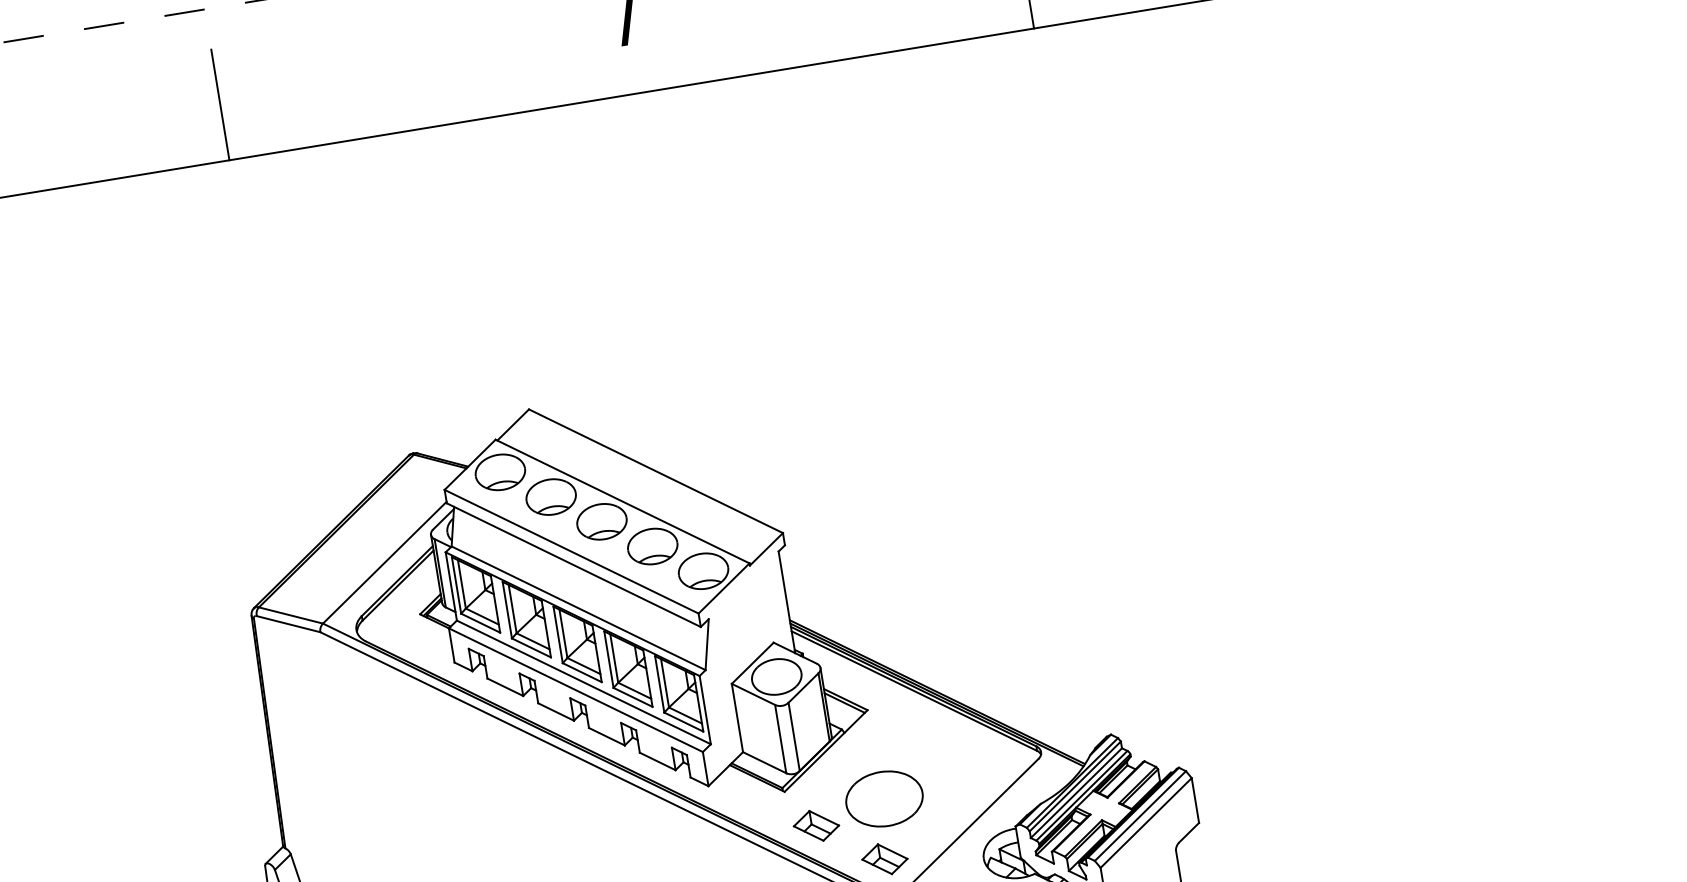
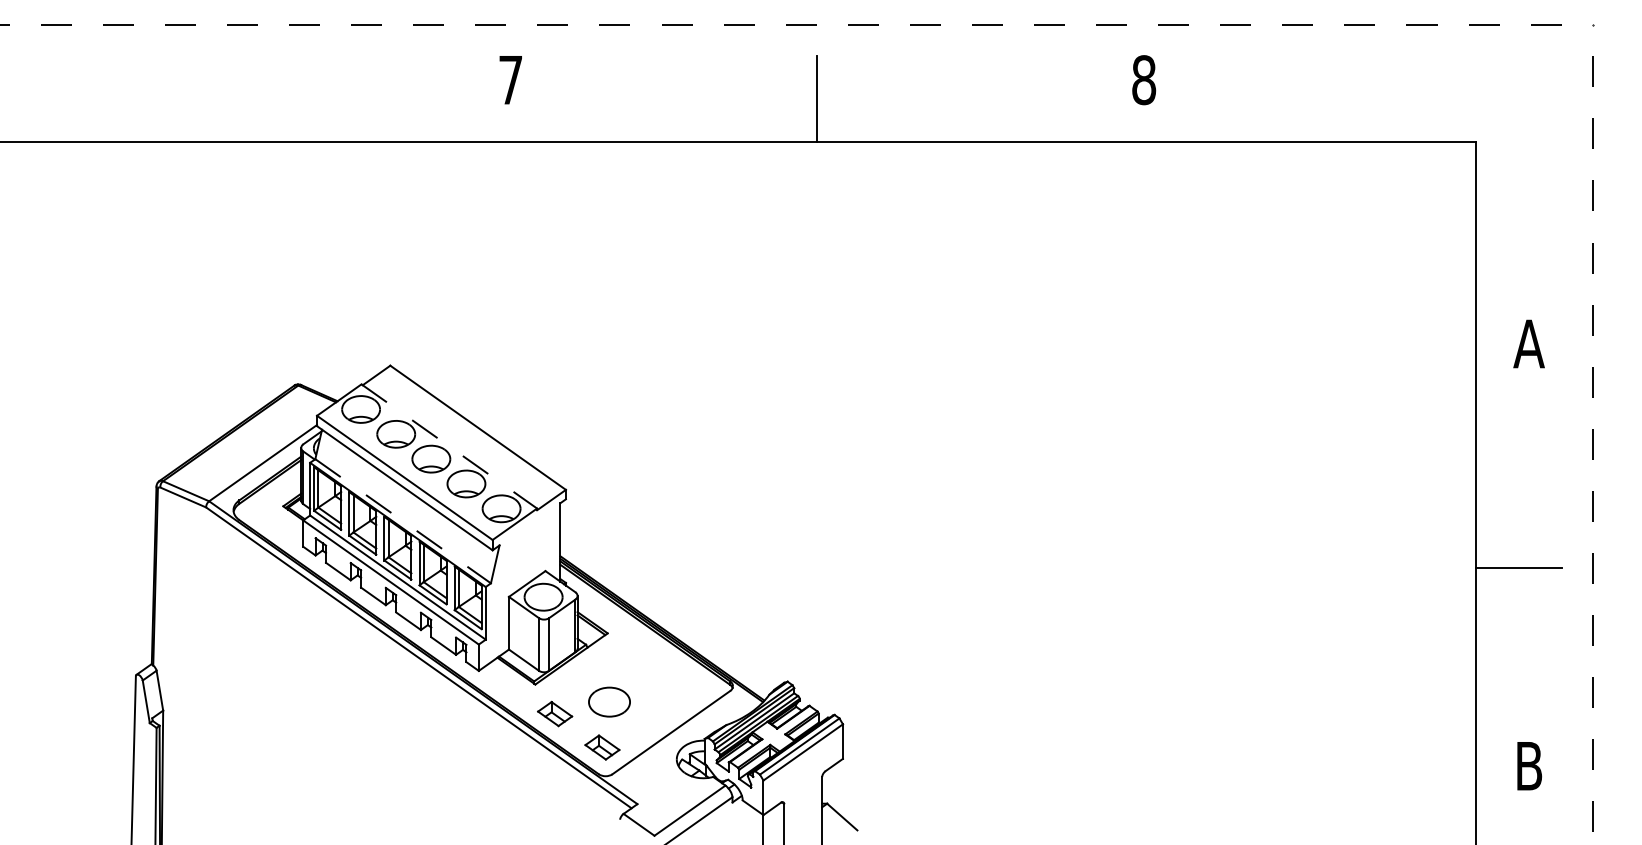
line: (219, 104) -> (195, 98), removed
line: (622, 501) -> (449, 446), solid -> dashed
line: (579, 608) -> (403, 521), solid -> dashed
part: (884, 798) -> (609, 701), size x0.7

